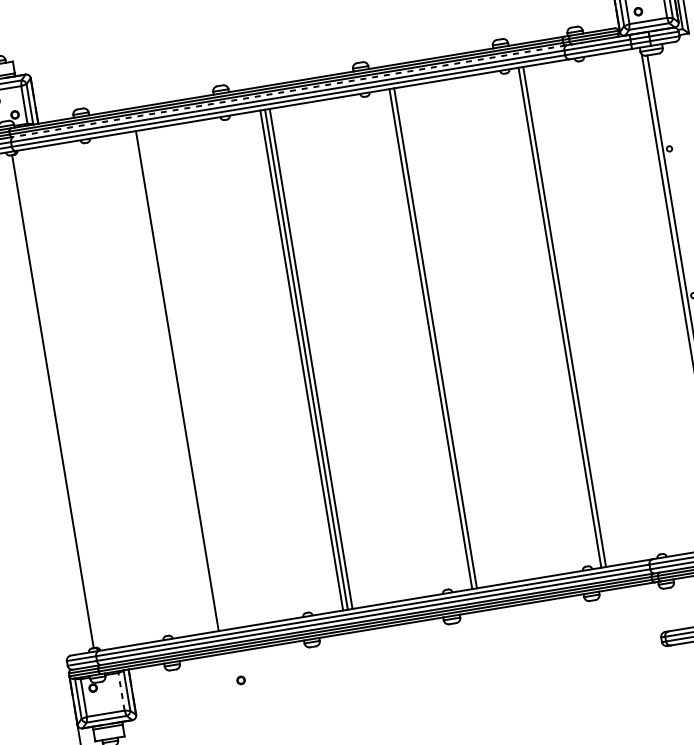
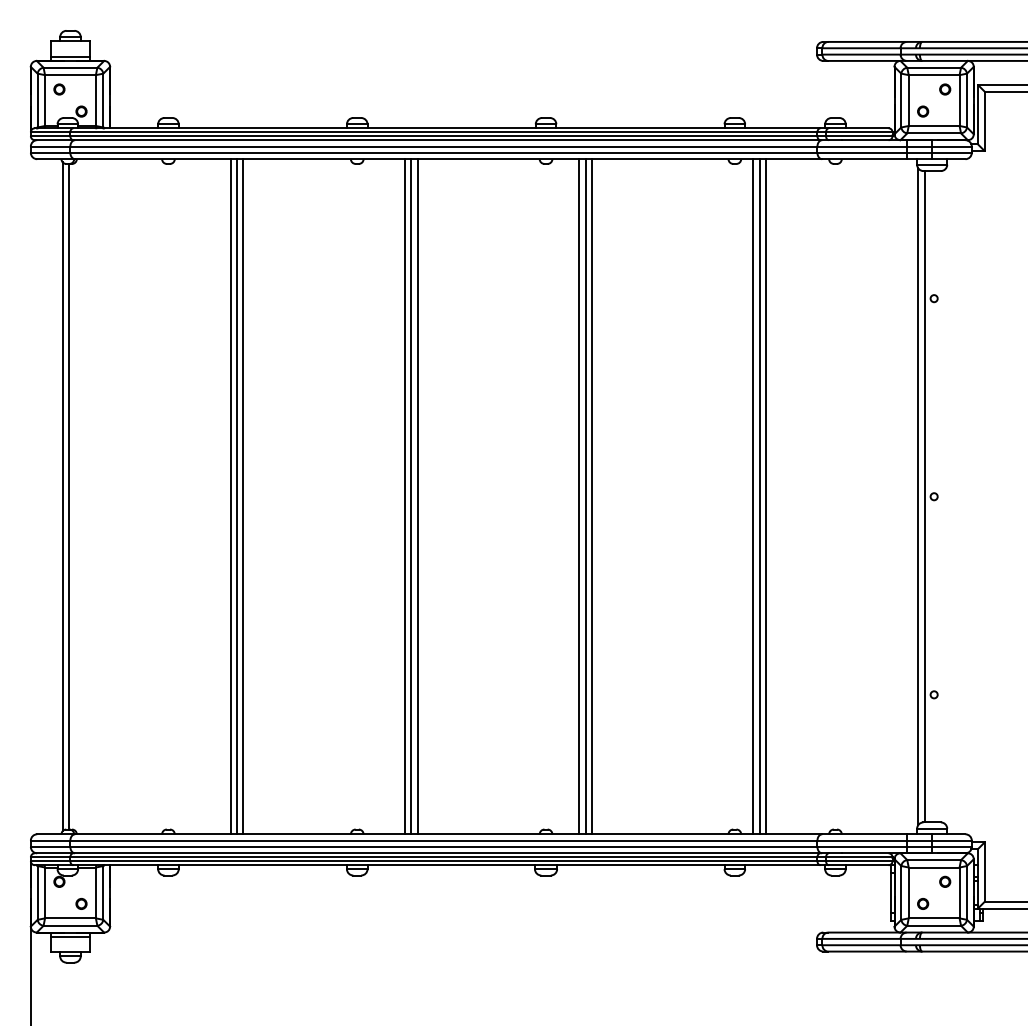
line: (288, 91) -> (446, 140), dashed -> solid
line: (569, 315) -> (766, 496), added
line: (439, 337) -> (591, 496), added
line: (182, 380) -> (243, 496), added
line: (172, 381) -> (230, 496), added
line: (48, 402) -> (62, 496), added
circle: (241, 680) -> (81, 903), moved
line: (121, 691) -> (95, 892), dashed -> solid

